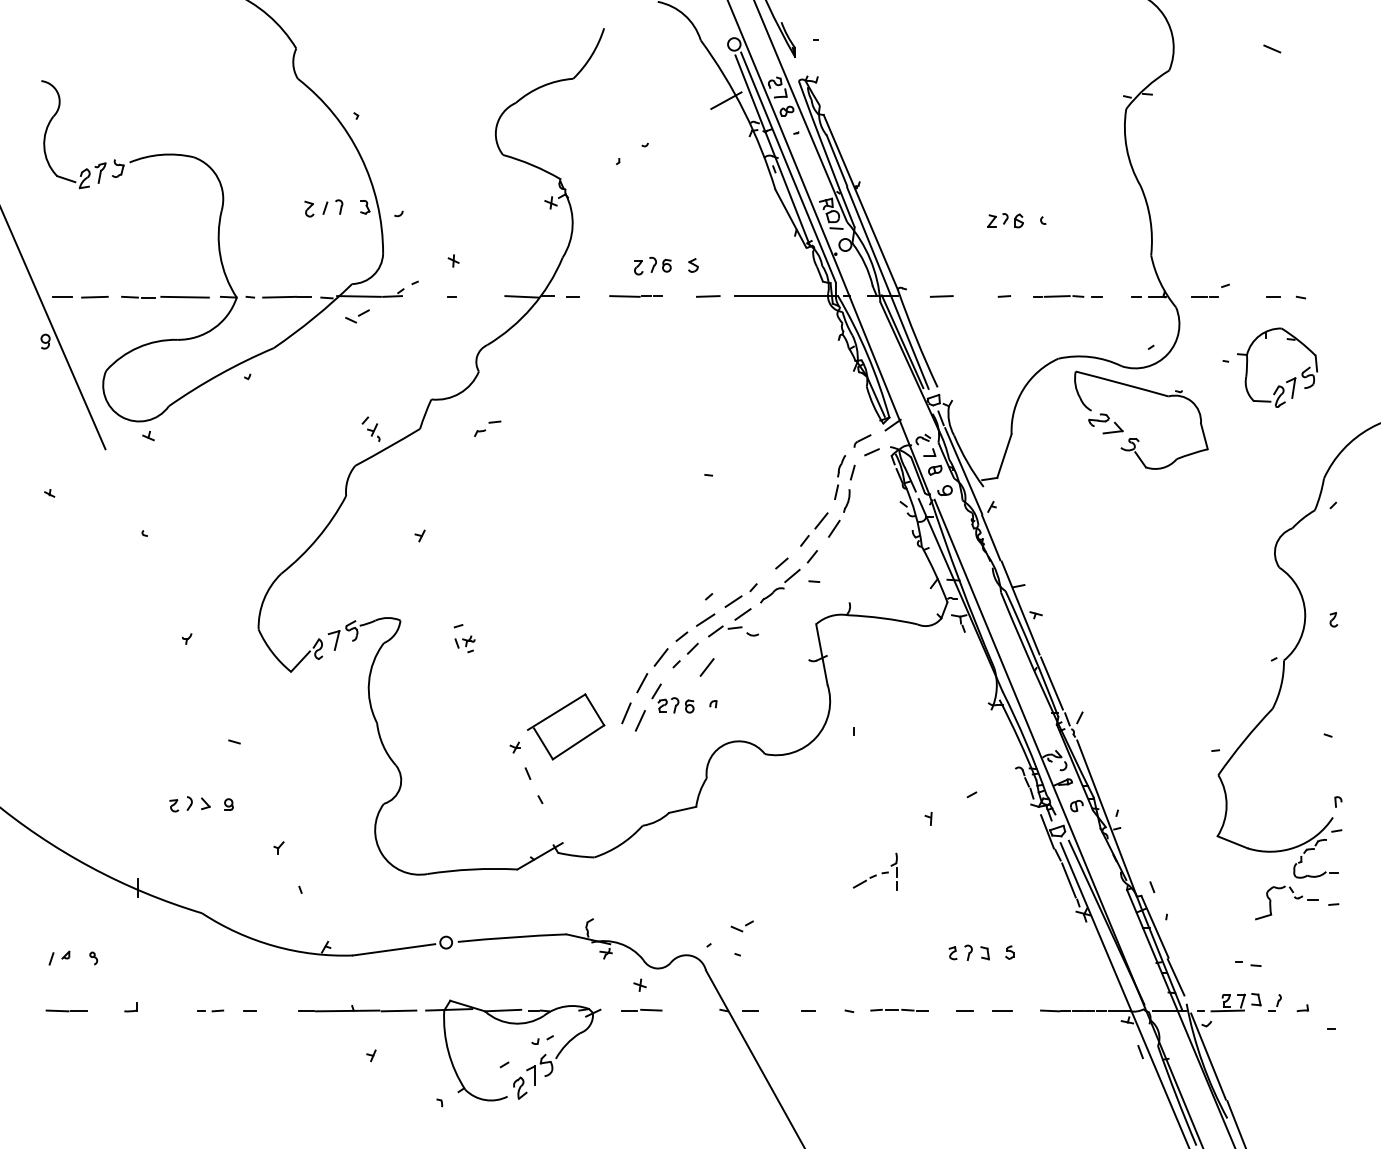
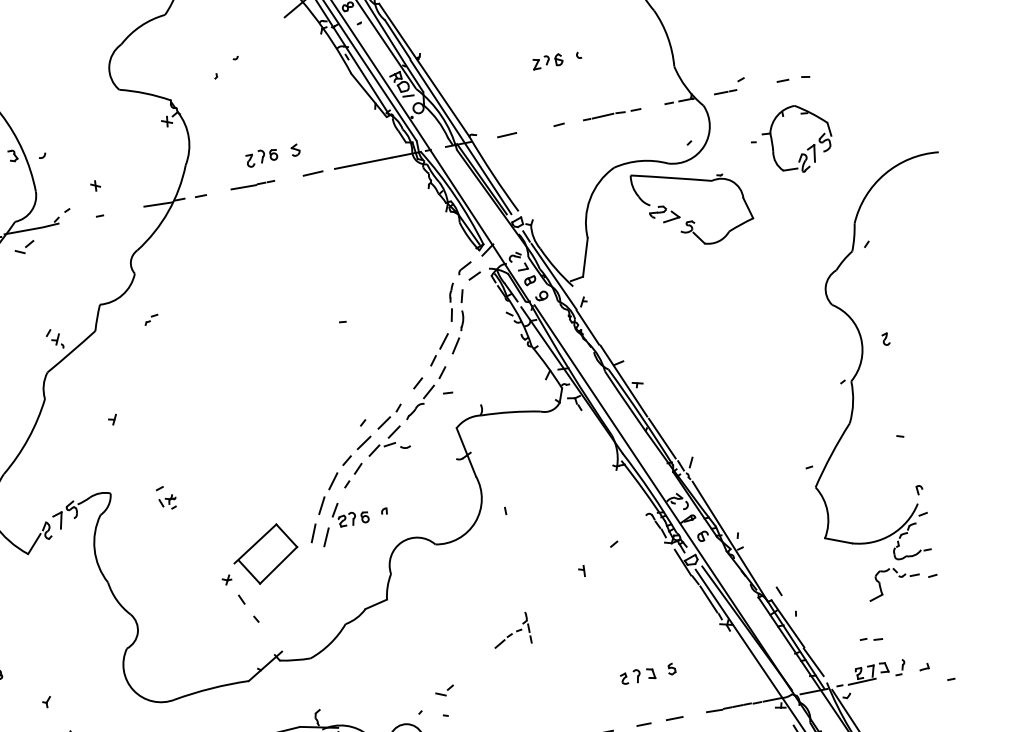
part: (487, 428) -> (151, 319), size x0.62
line: (706, 667) -> (372, 482), removed
part: (874, 871) -> (510, 631), moved

